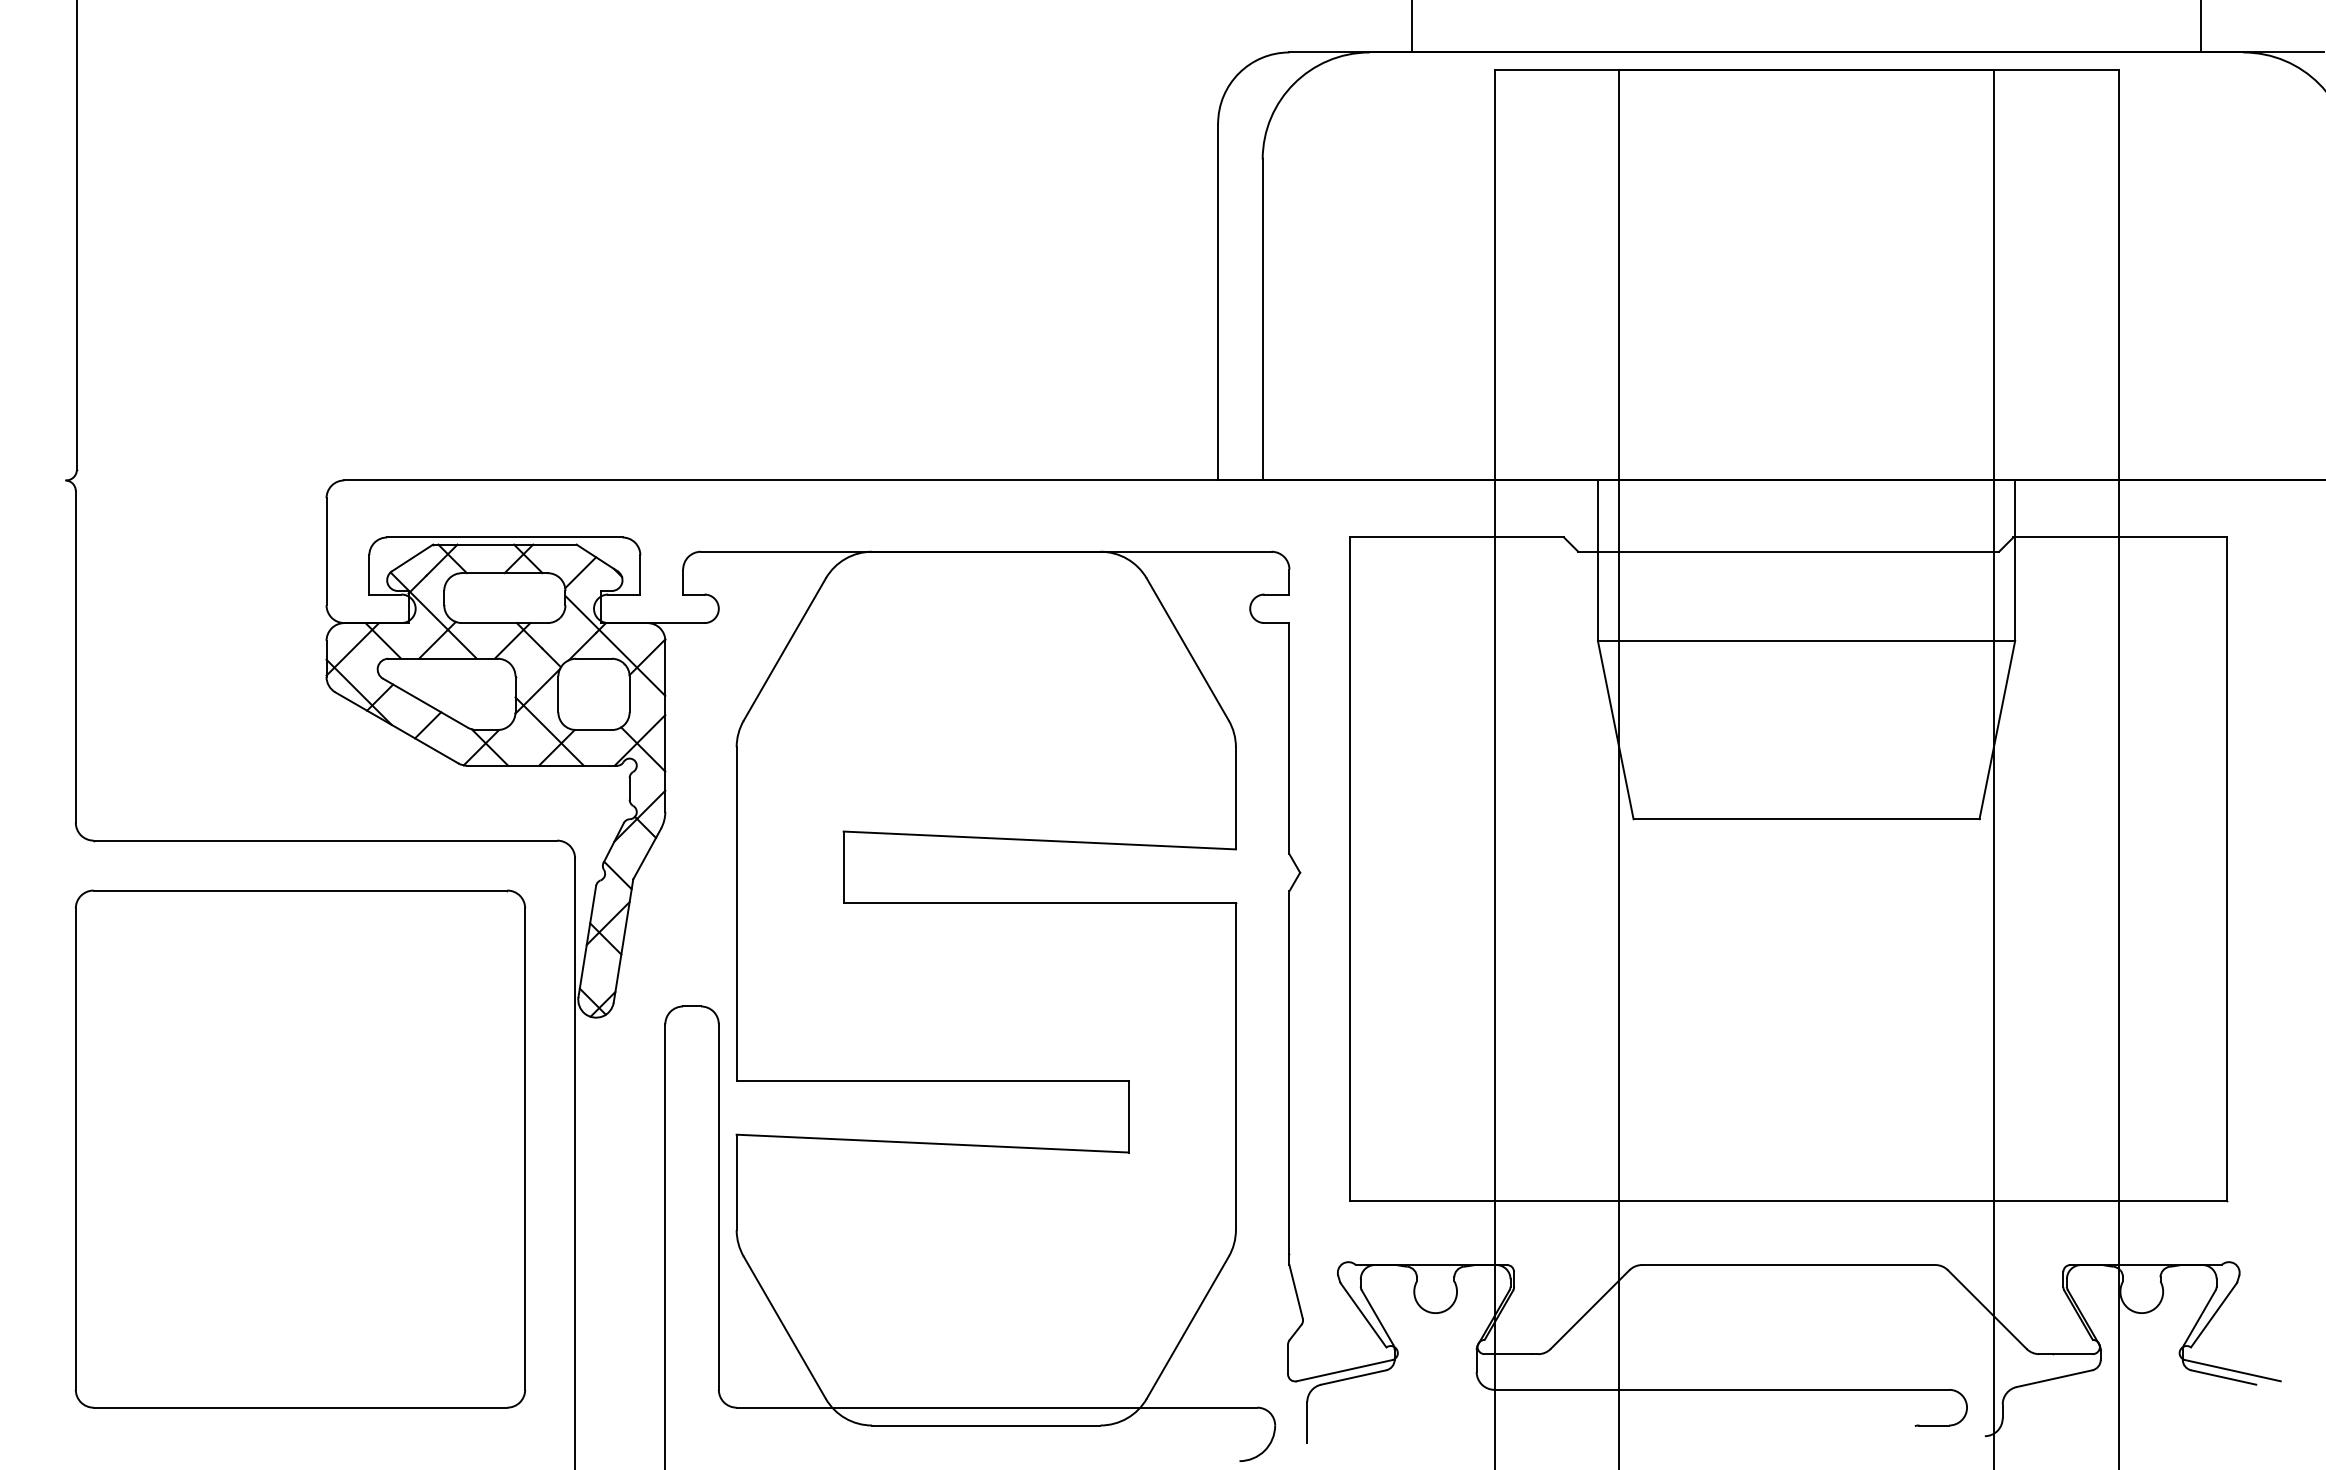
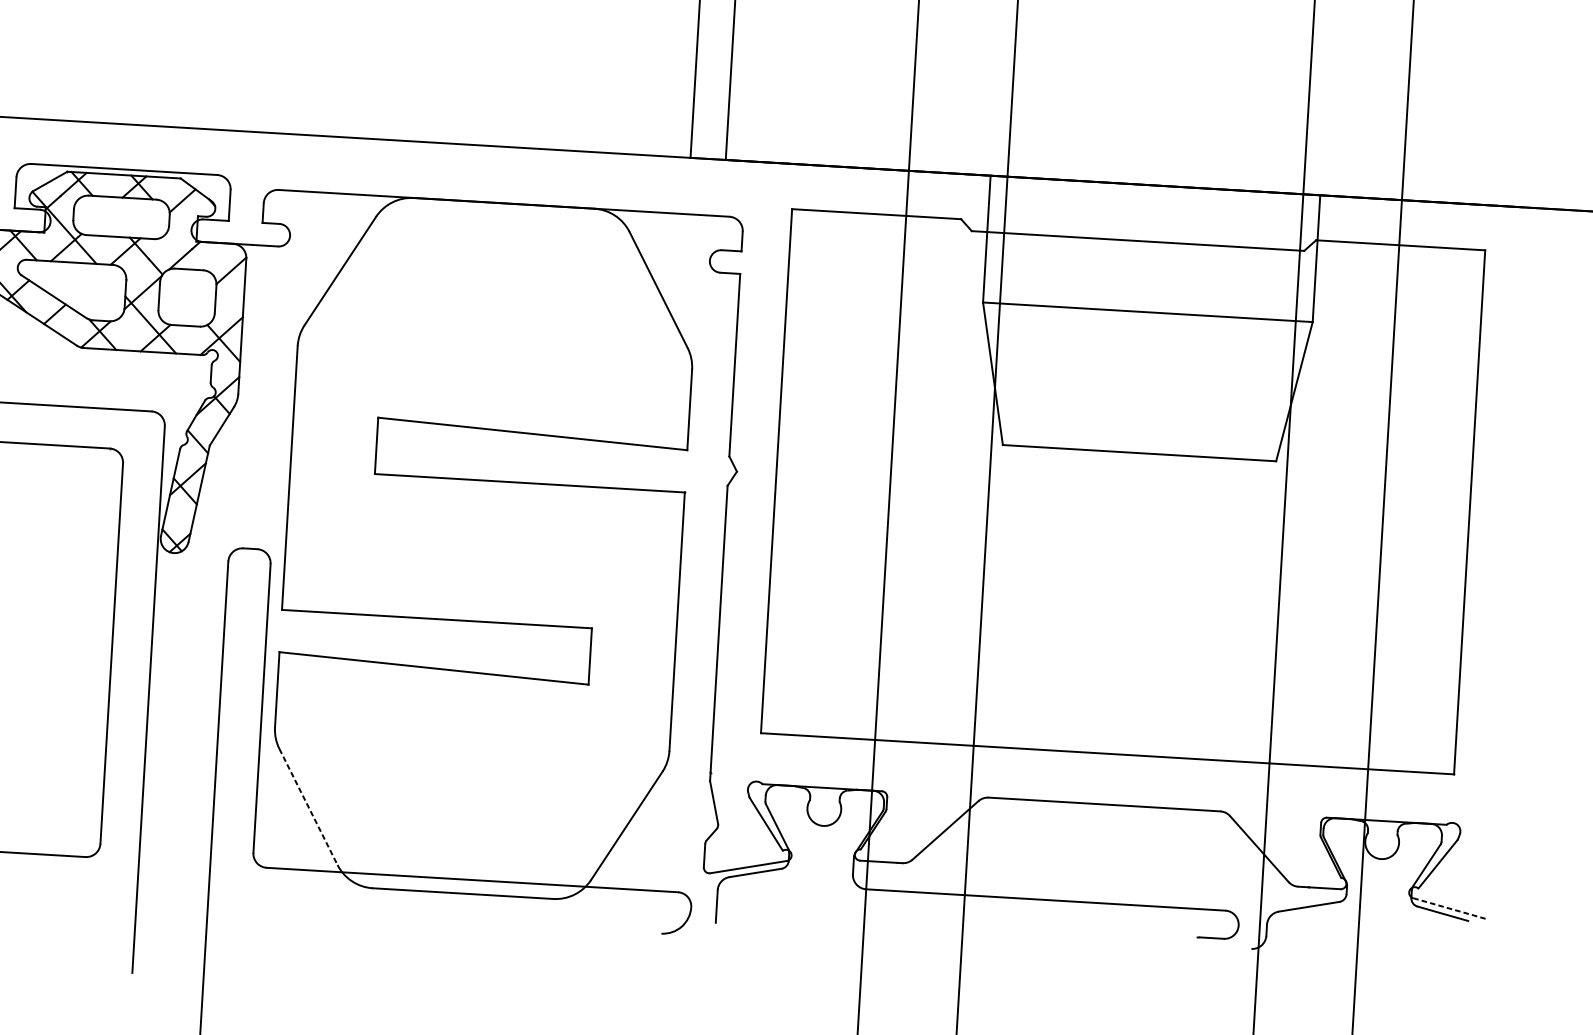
line: (615, 645) -> (206, 260), removed
line: (784, 1327) -> (308, 806), solid -> dashed
line: (2232, 1370) -> (1450, 908), solid -> dashed

